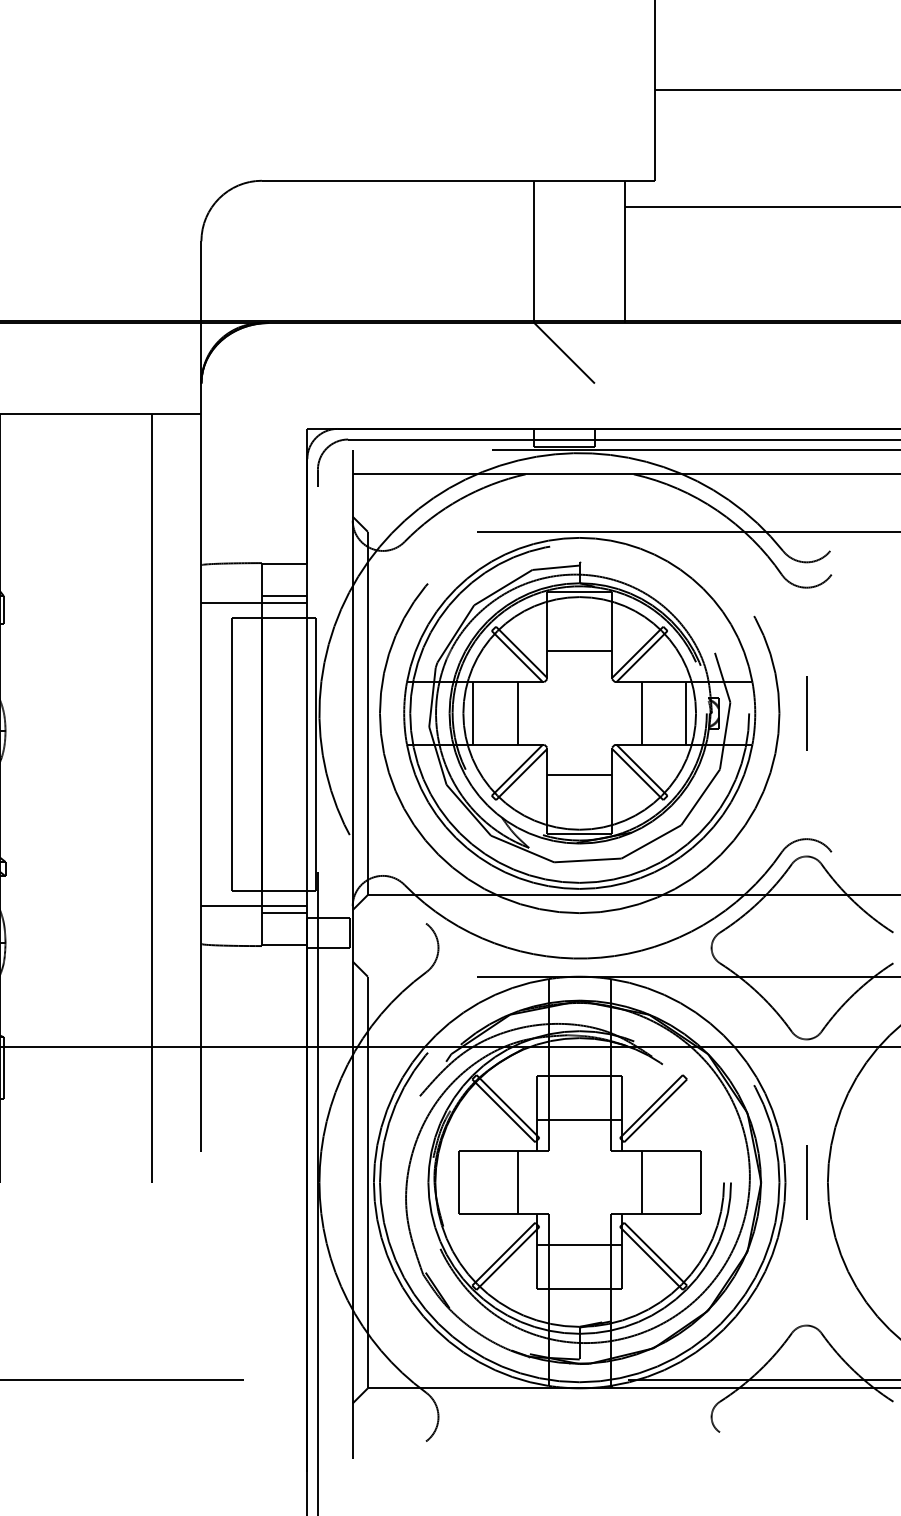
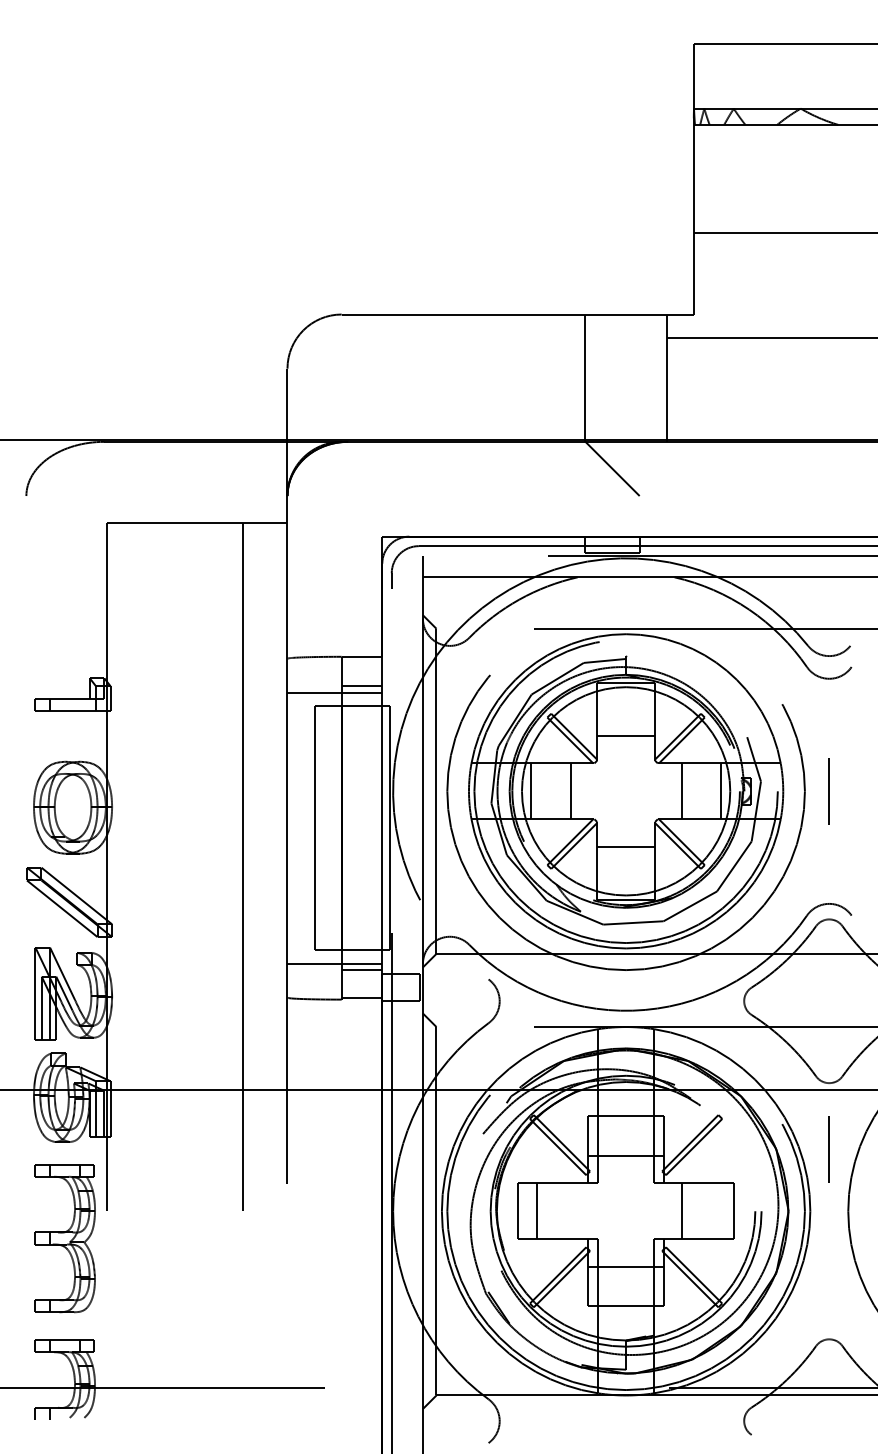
line: (517, 1182) -> (536, 1211), moved
line: (805, 1182) -> (828, 1149), moved

